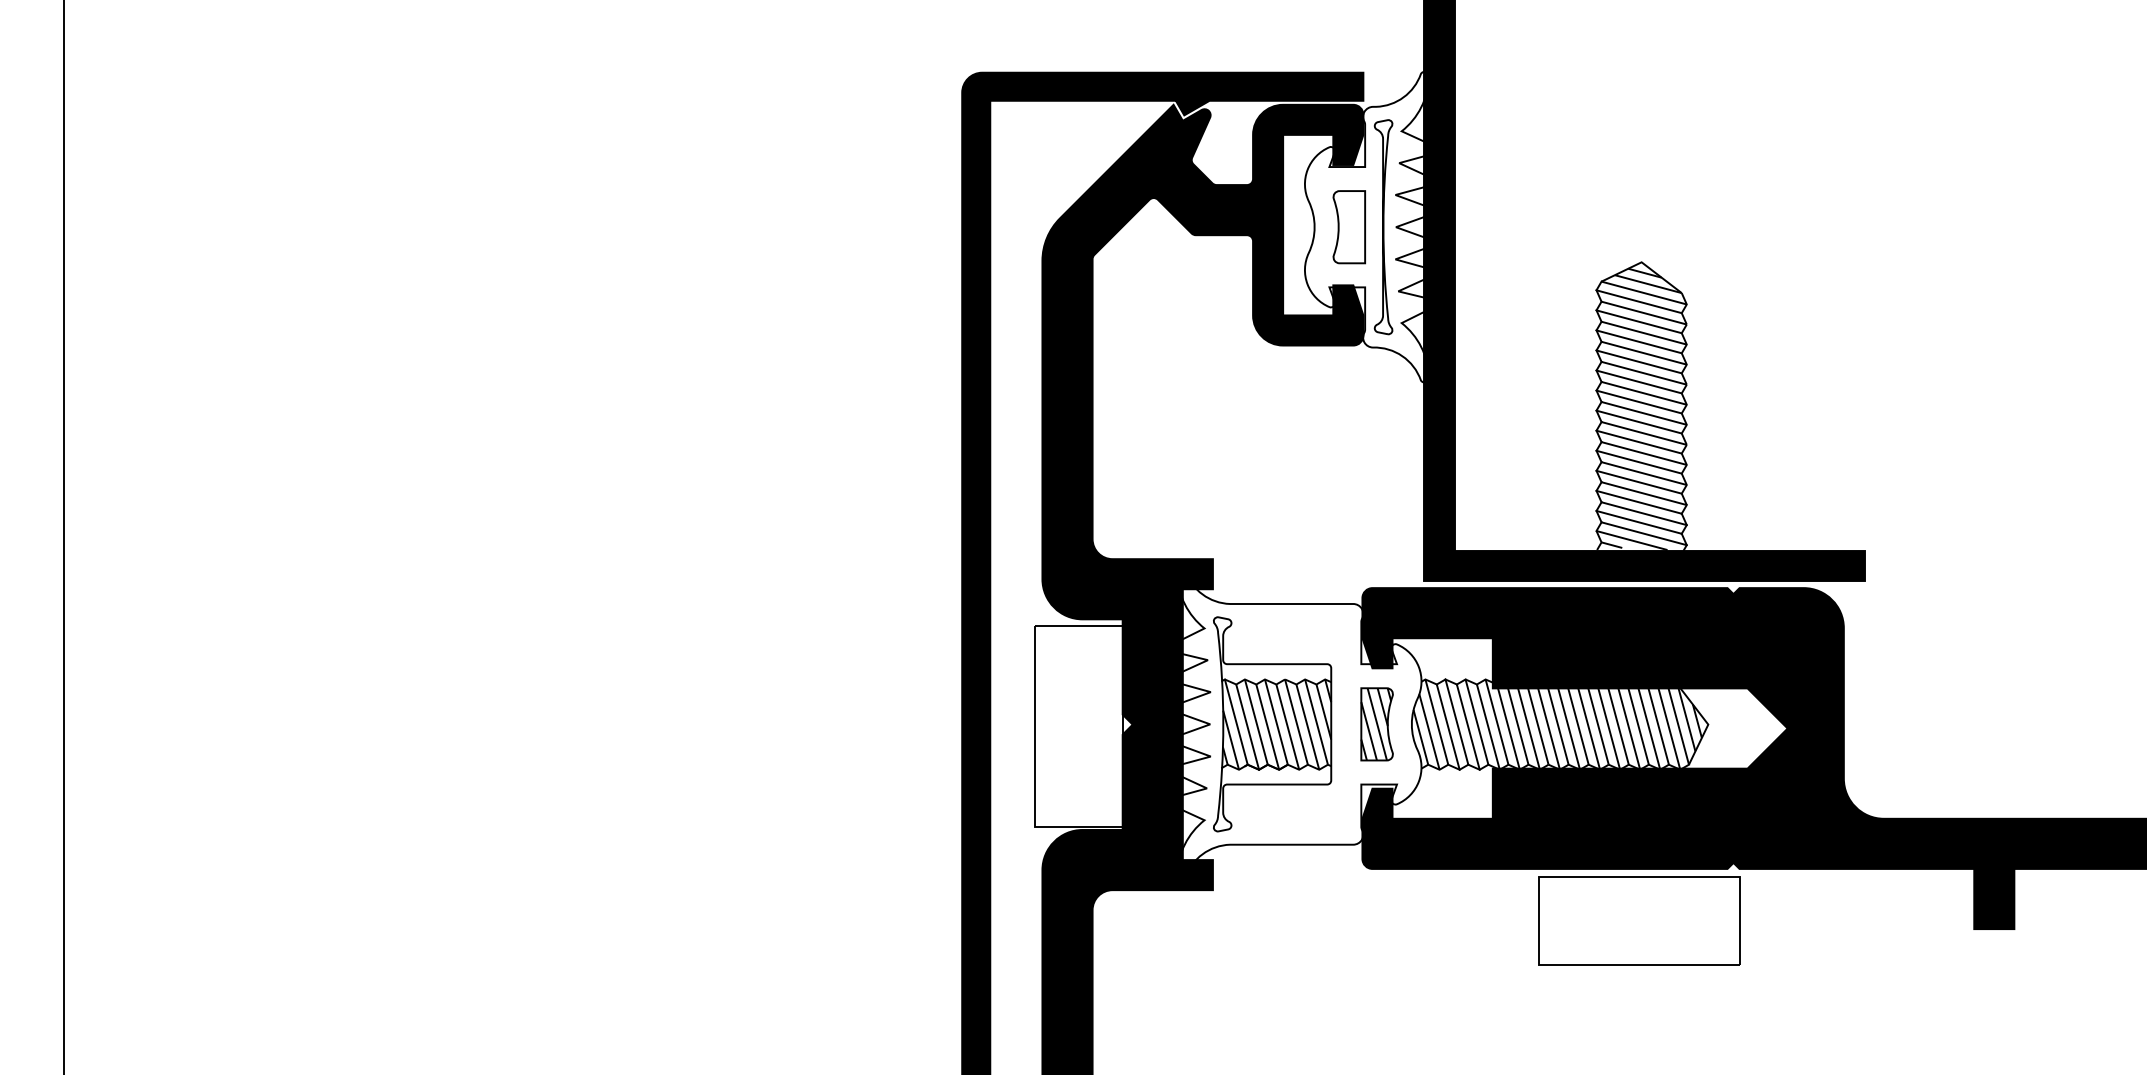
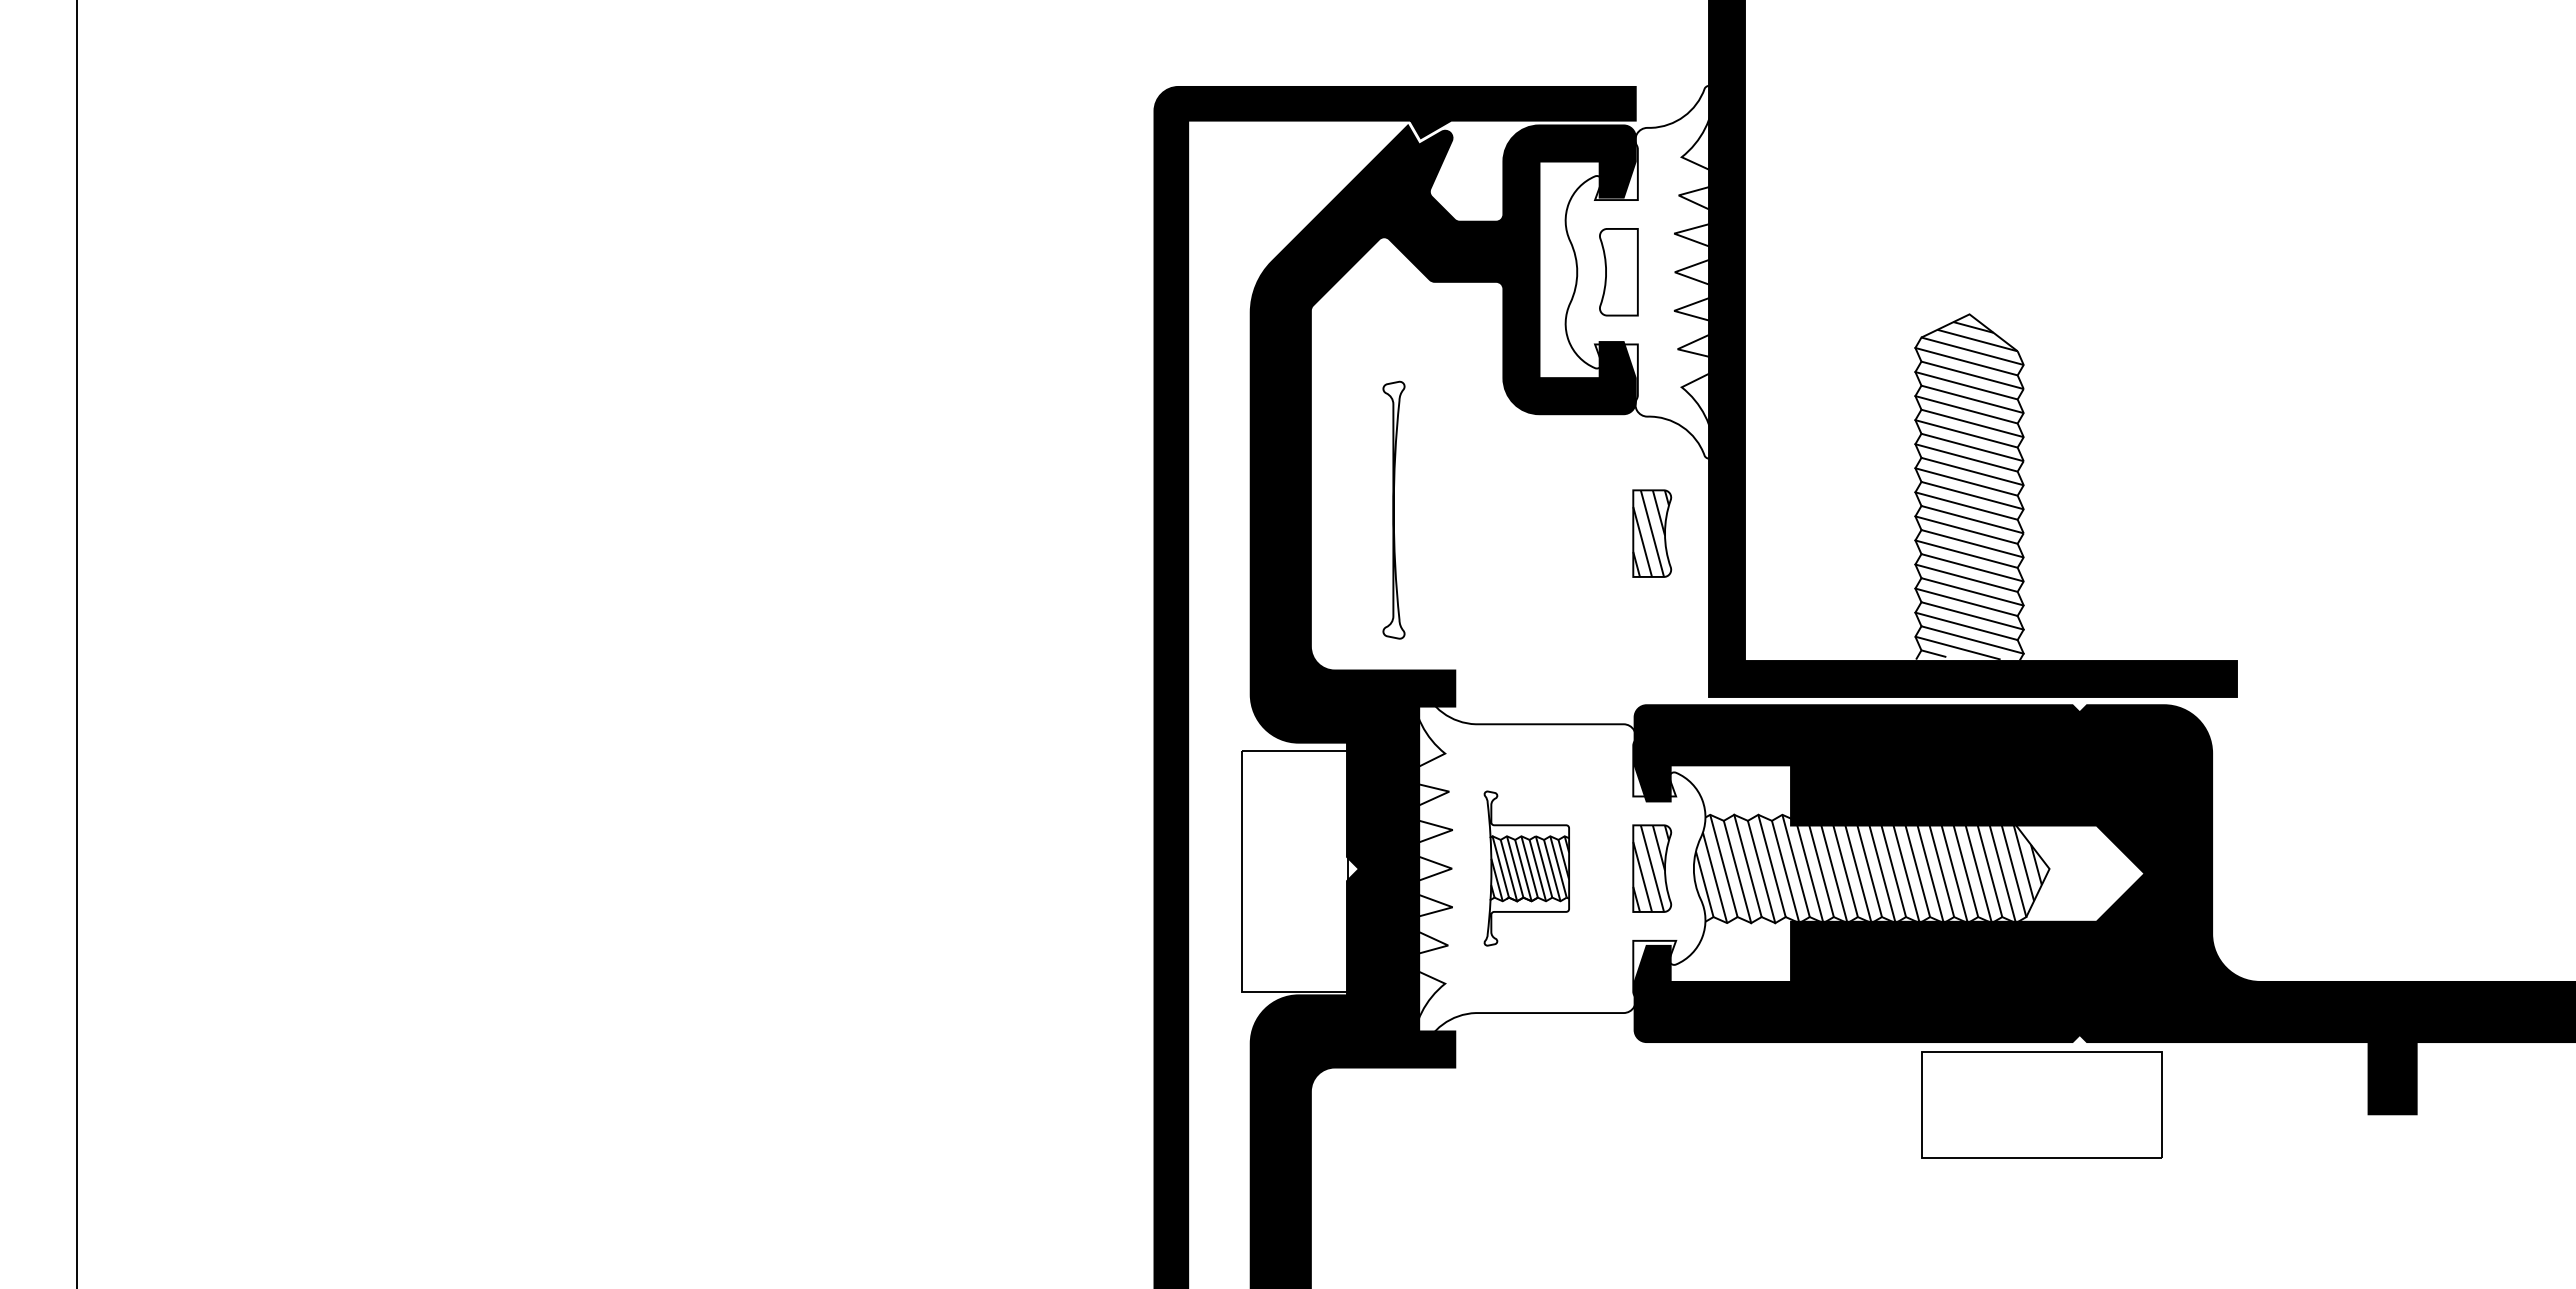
part: (1383, 226) -> (1393, 509), moved
part: (1377, 444) -> (1652, 533), added
part: (1272, 724) -> (1526, 868), size x0.6
part: (1639, 920) -> (2041, 1104), moved

